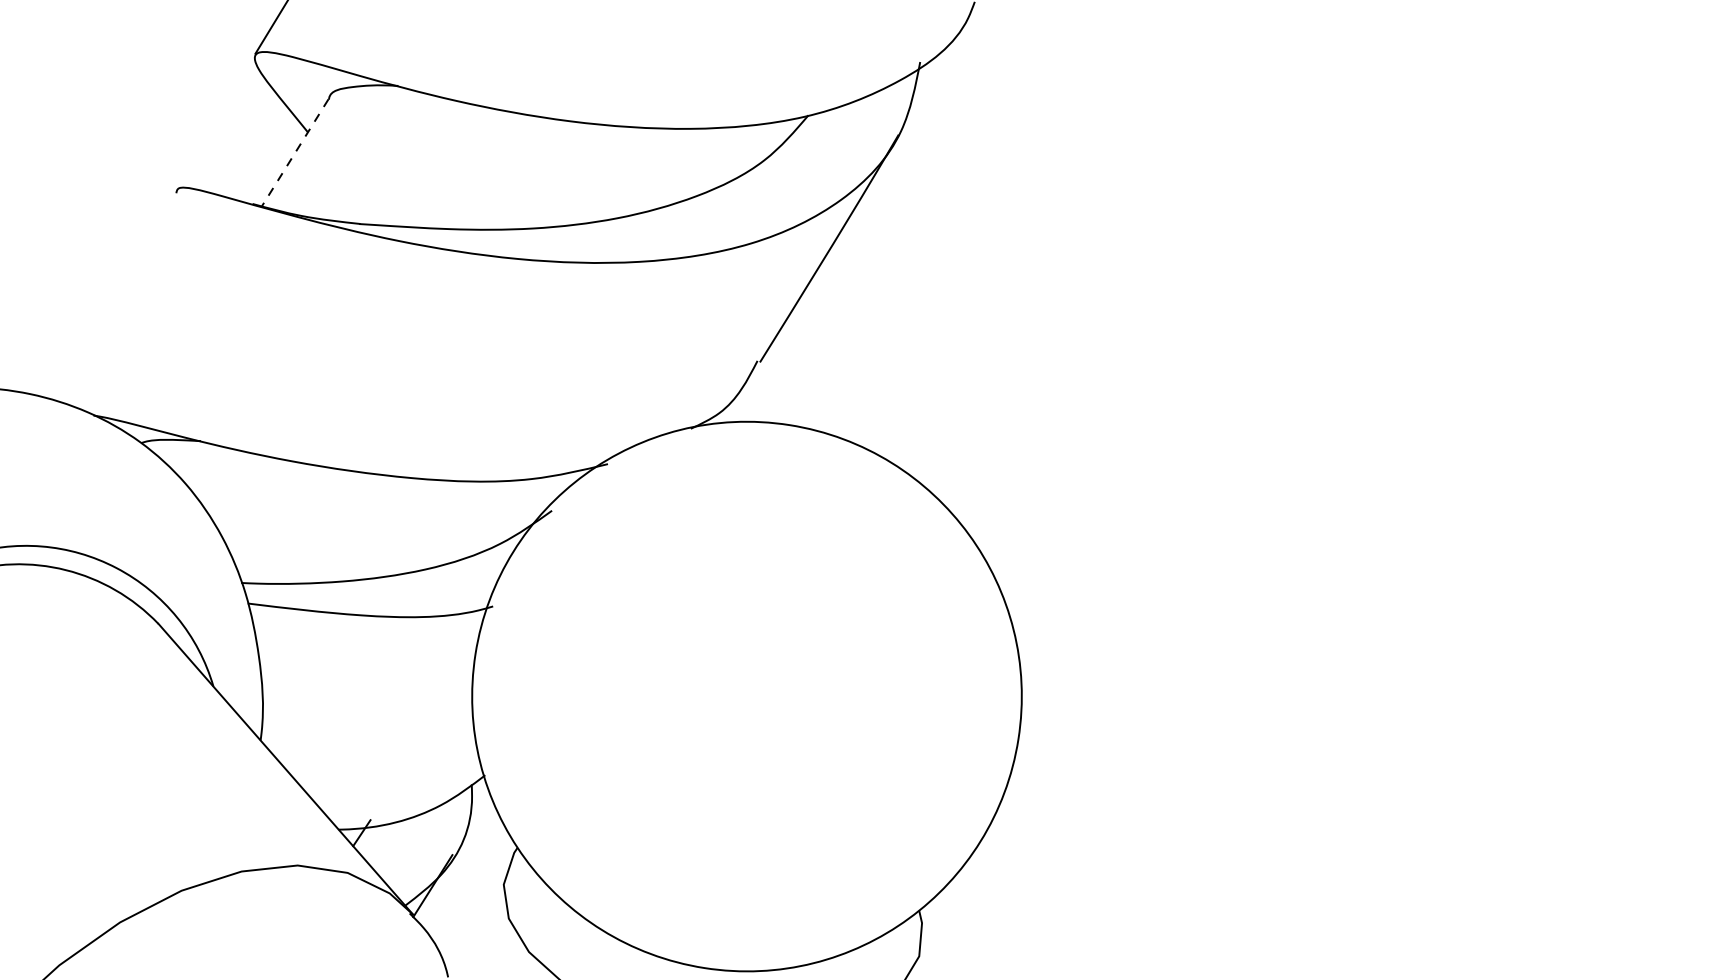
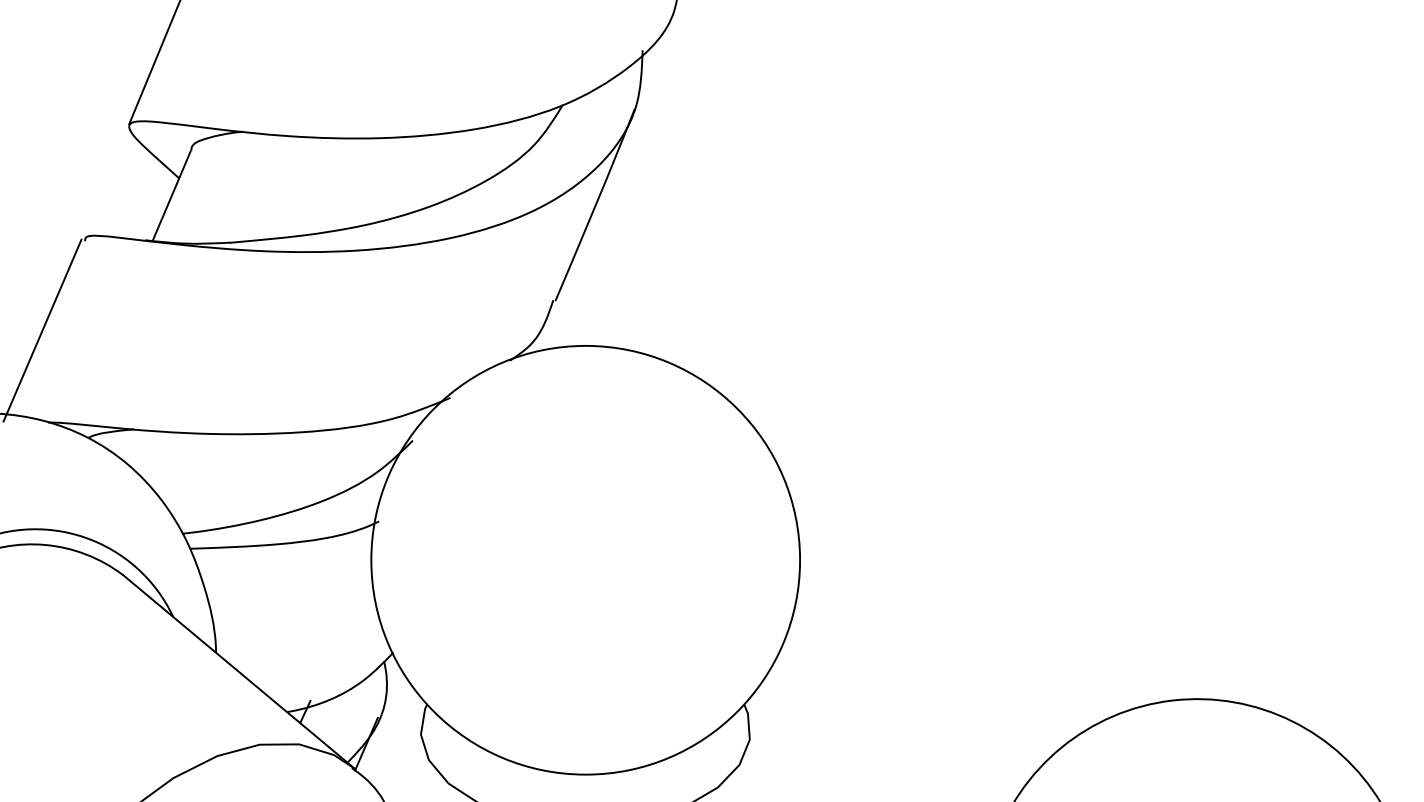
line: (294, 152) -> (171, 195), dashed -> solid
line: (104, 297) -> (42, 330), added

